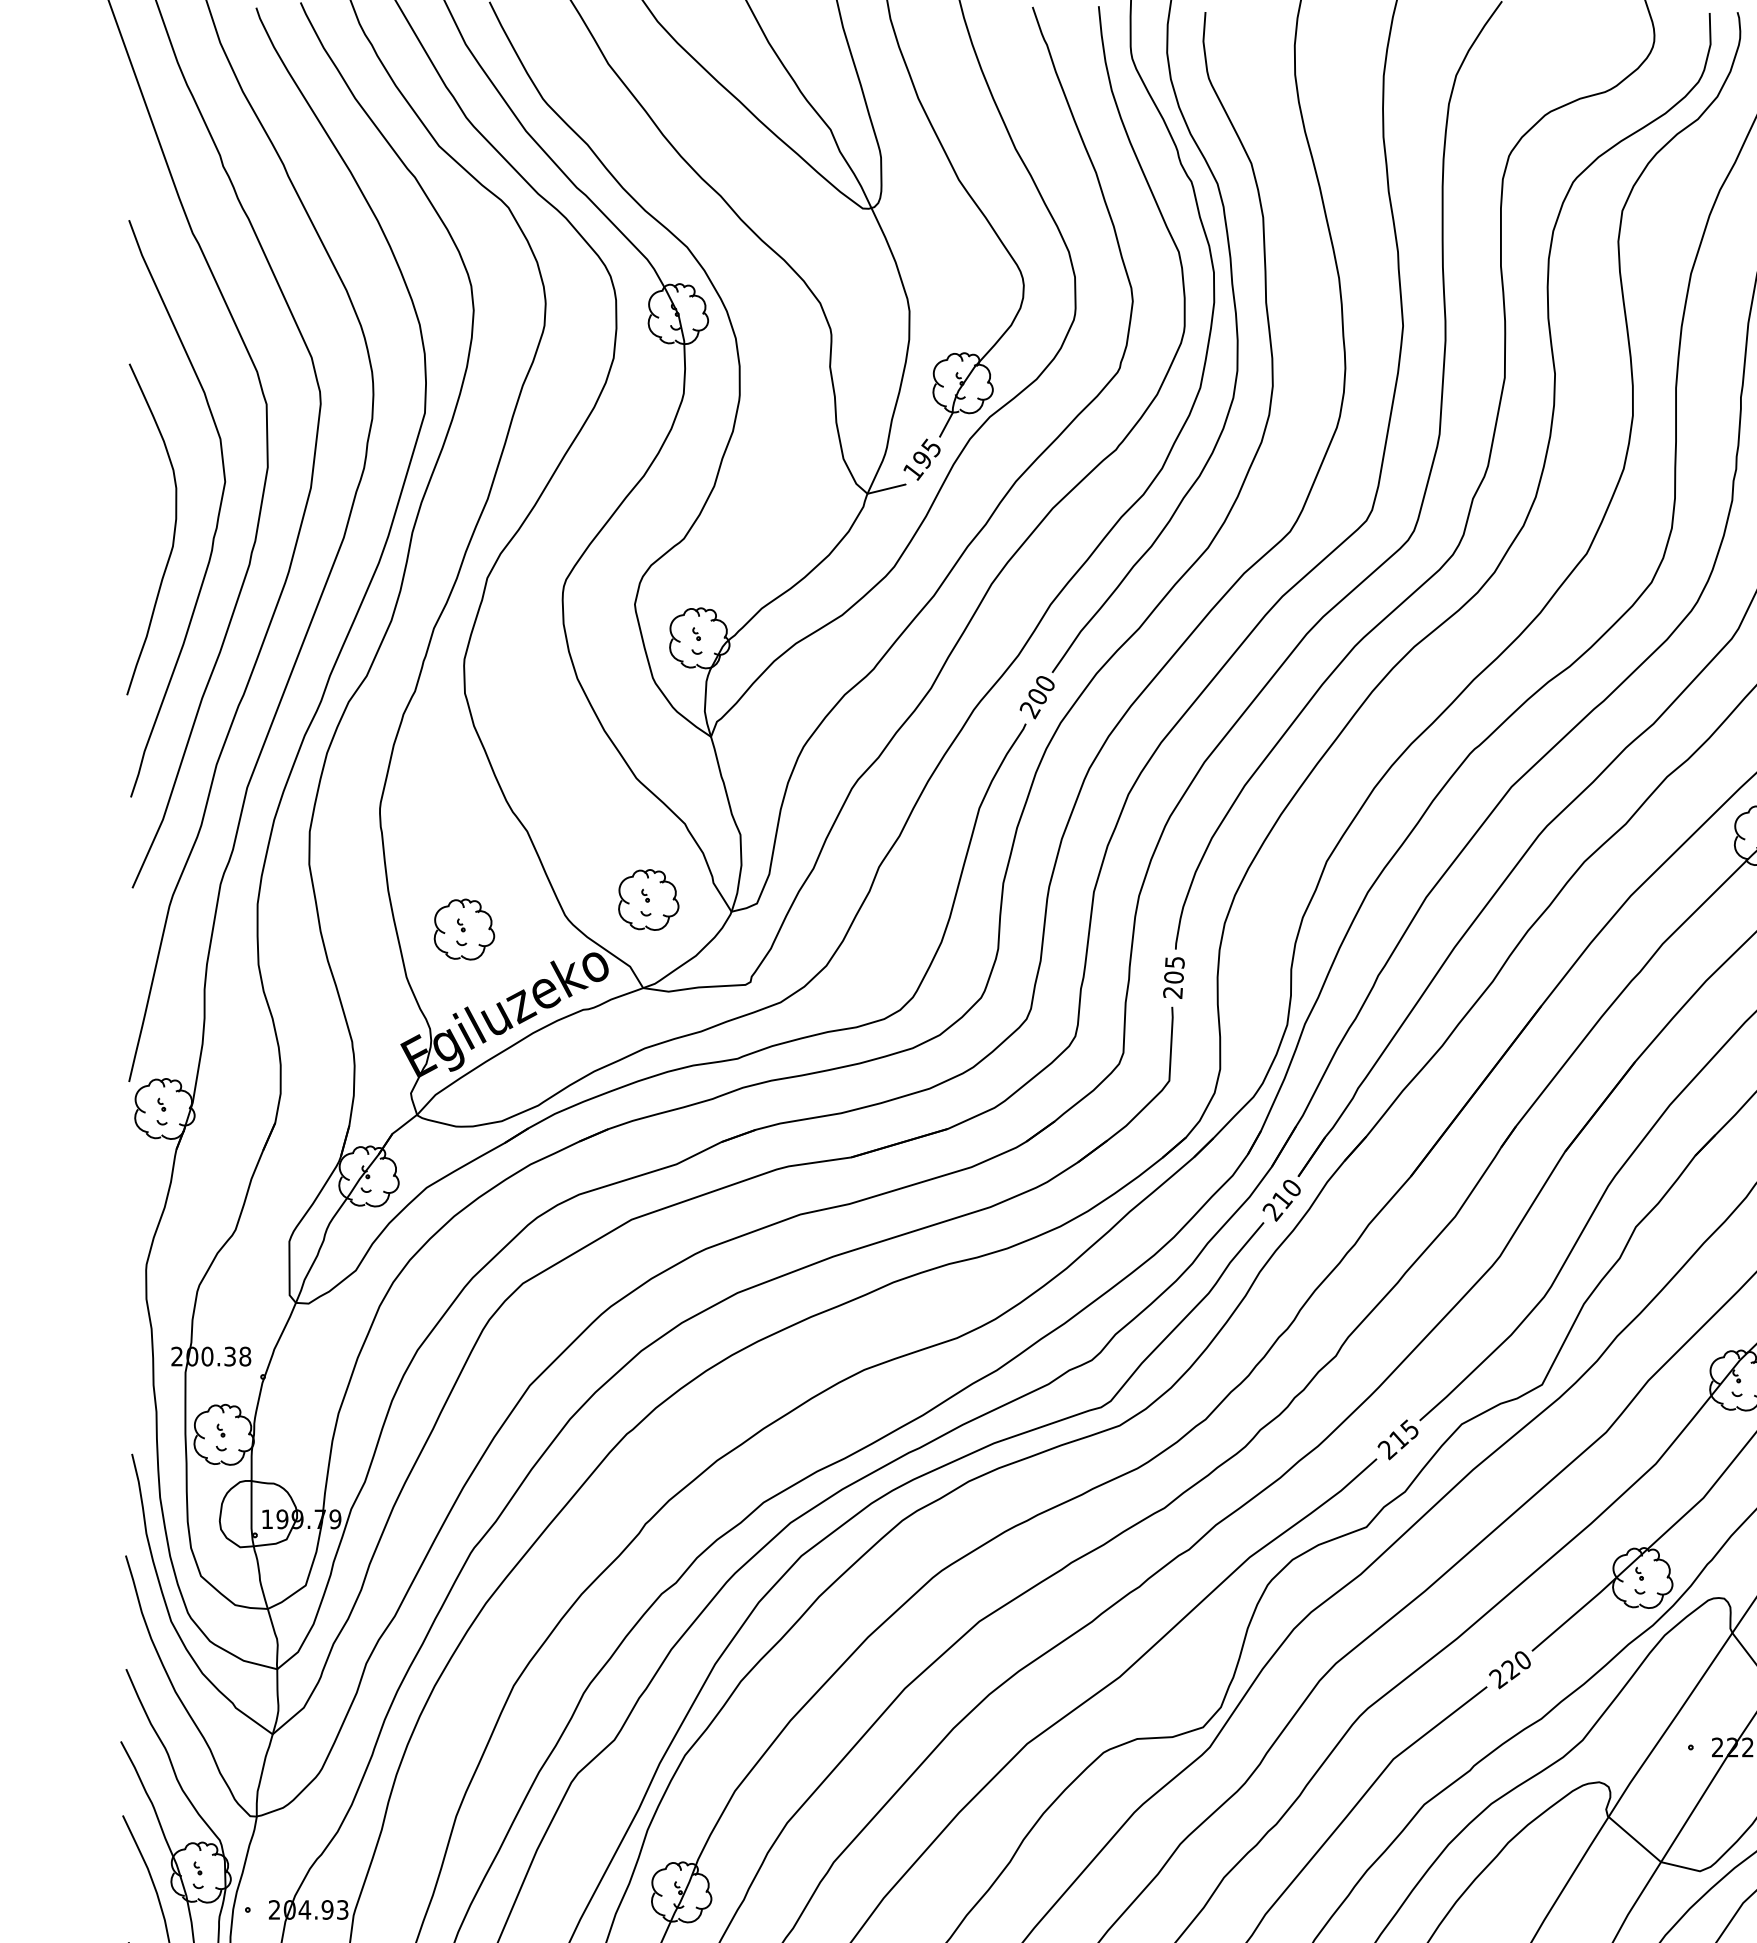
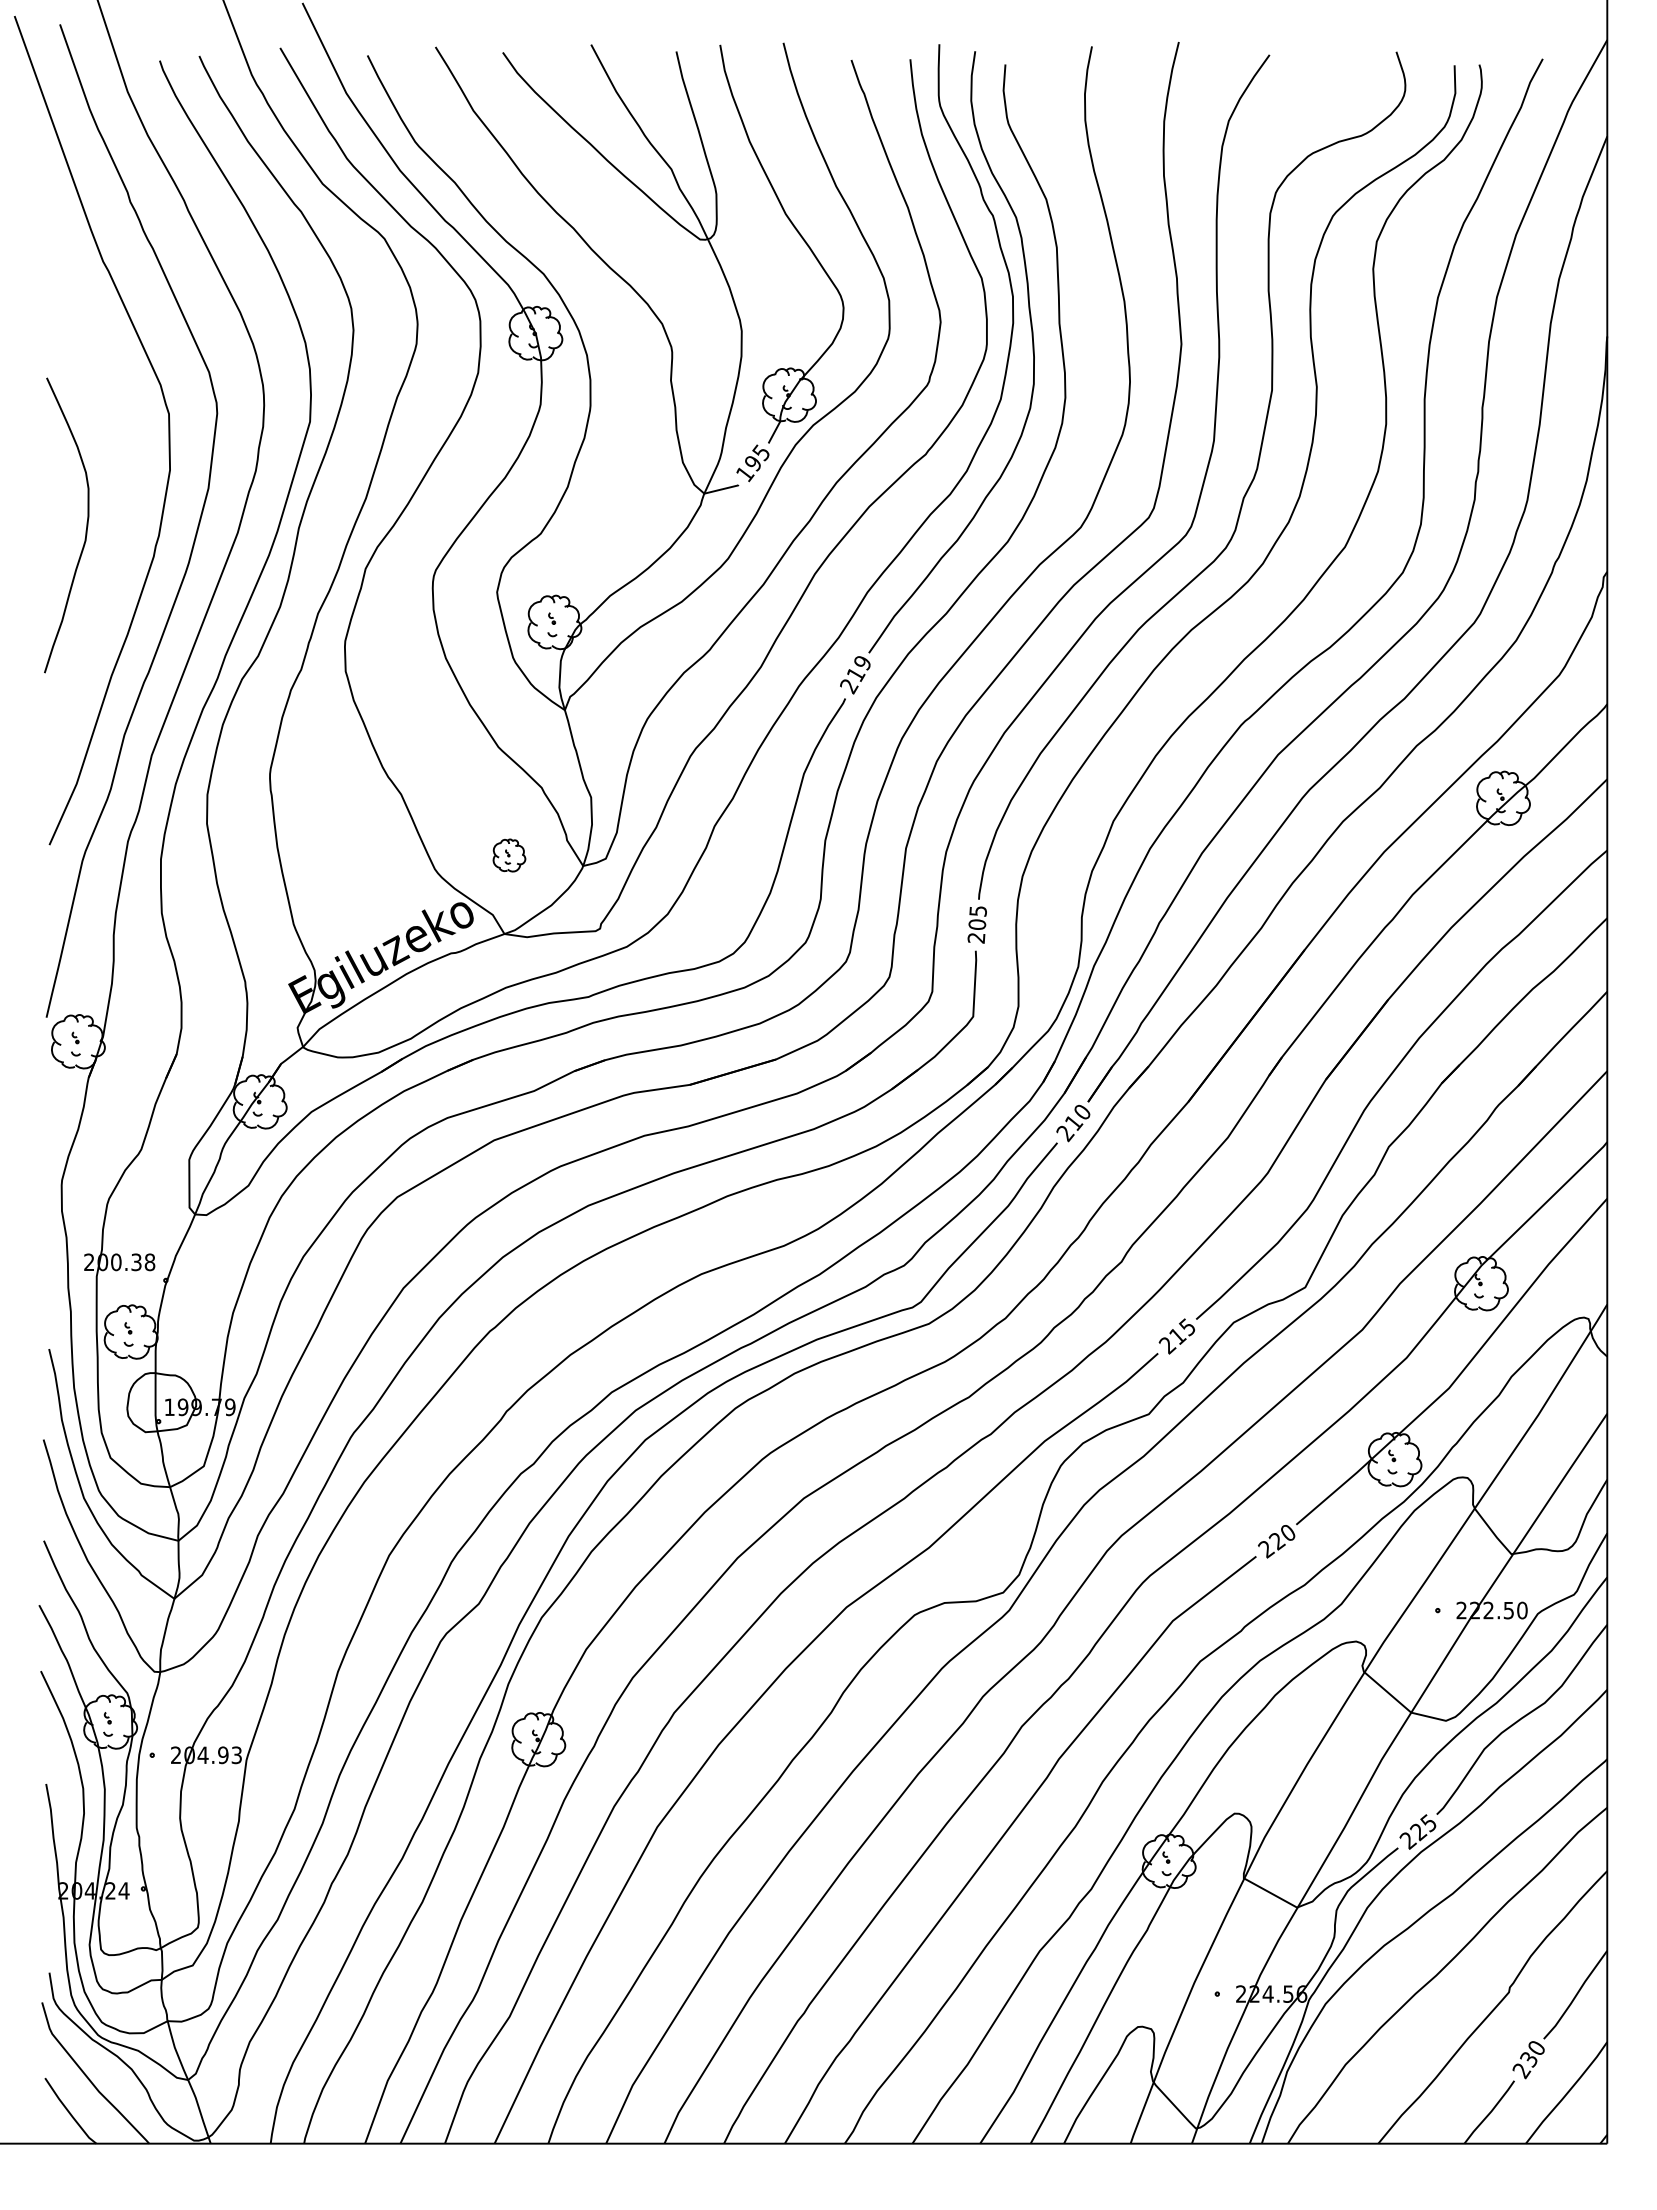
curve: (217, 513) -> (125, 511), removed
text: (1040, 690) -> (858, 668), 200 -> 219
part: (648, 899) -> (509, 855), size x0.6
part: (463, 929) -> (344, 881), removed

